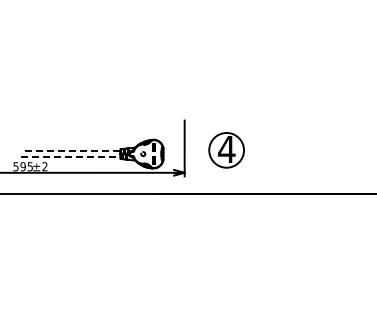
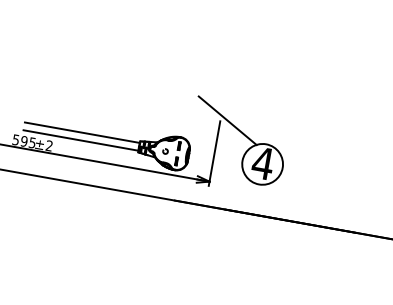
line: (190, 118) -> (227, 120), added
line: (70, 150) -> (82, 132), dashed -> solid
line: (70, 157) -> (80, 140), dashed -> solid

